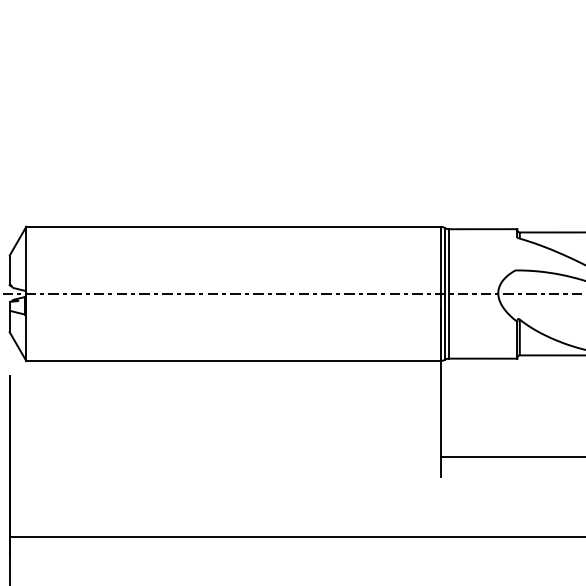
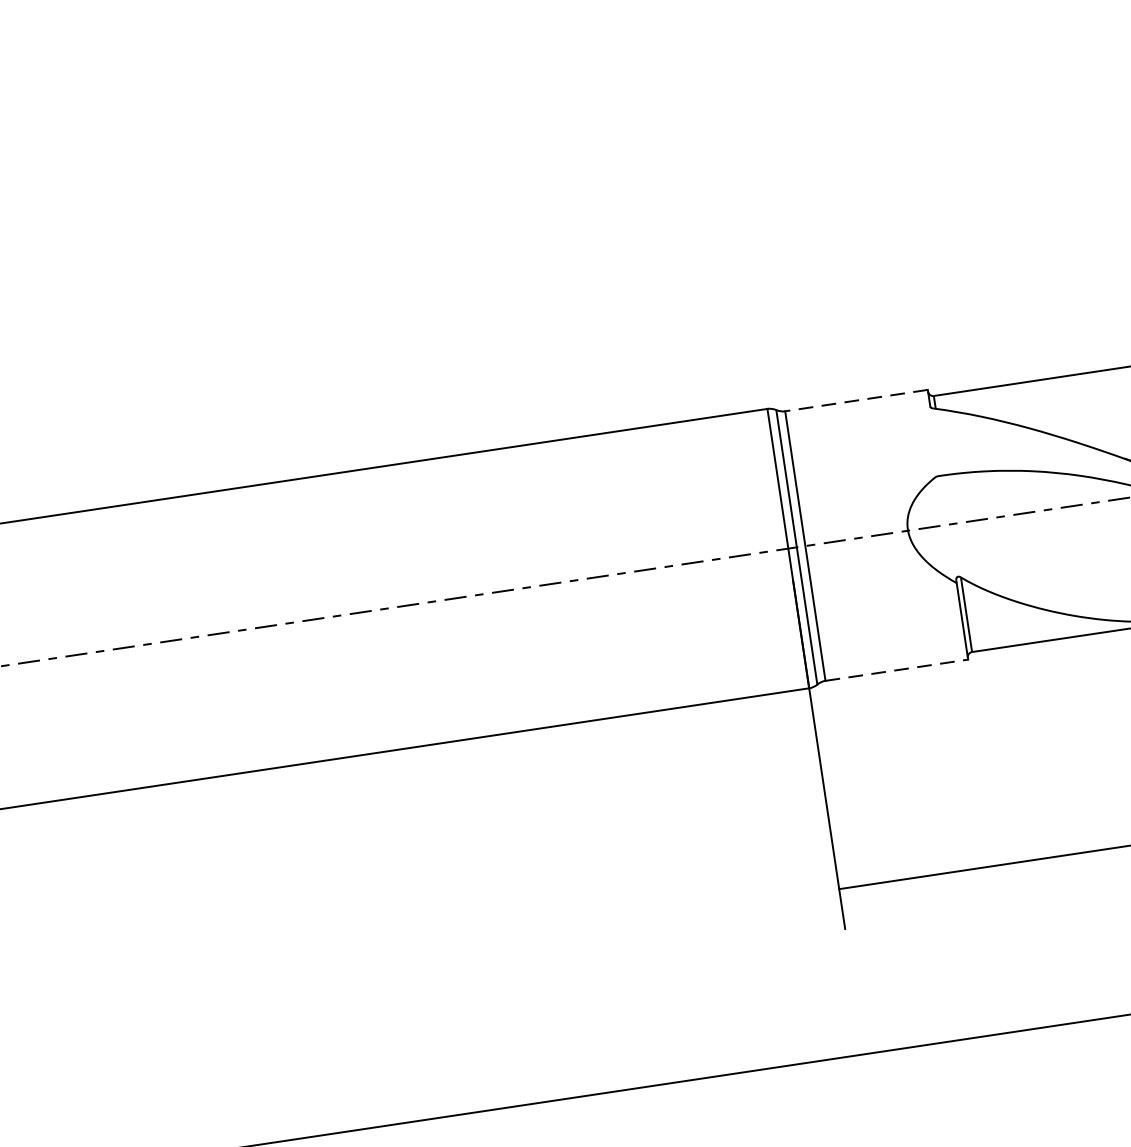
line: (482, 229) -> (855, 401), solid -> dashed
line: (483, 358) -> (897, 669), solid -> dashed

